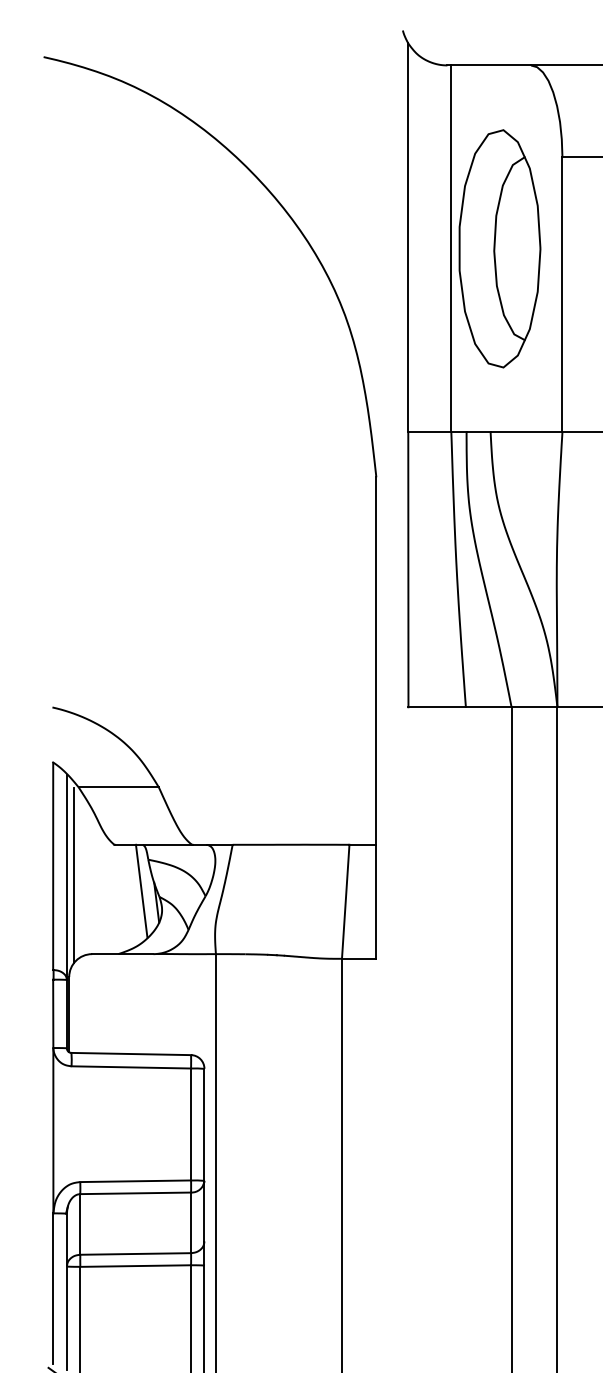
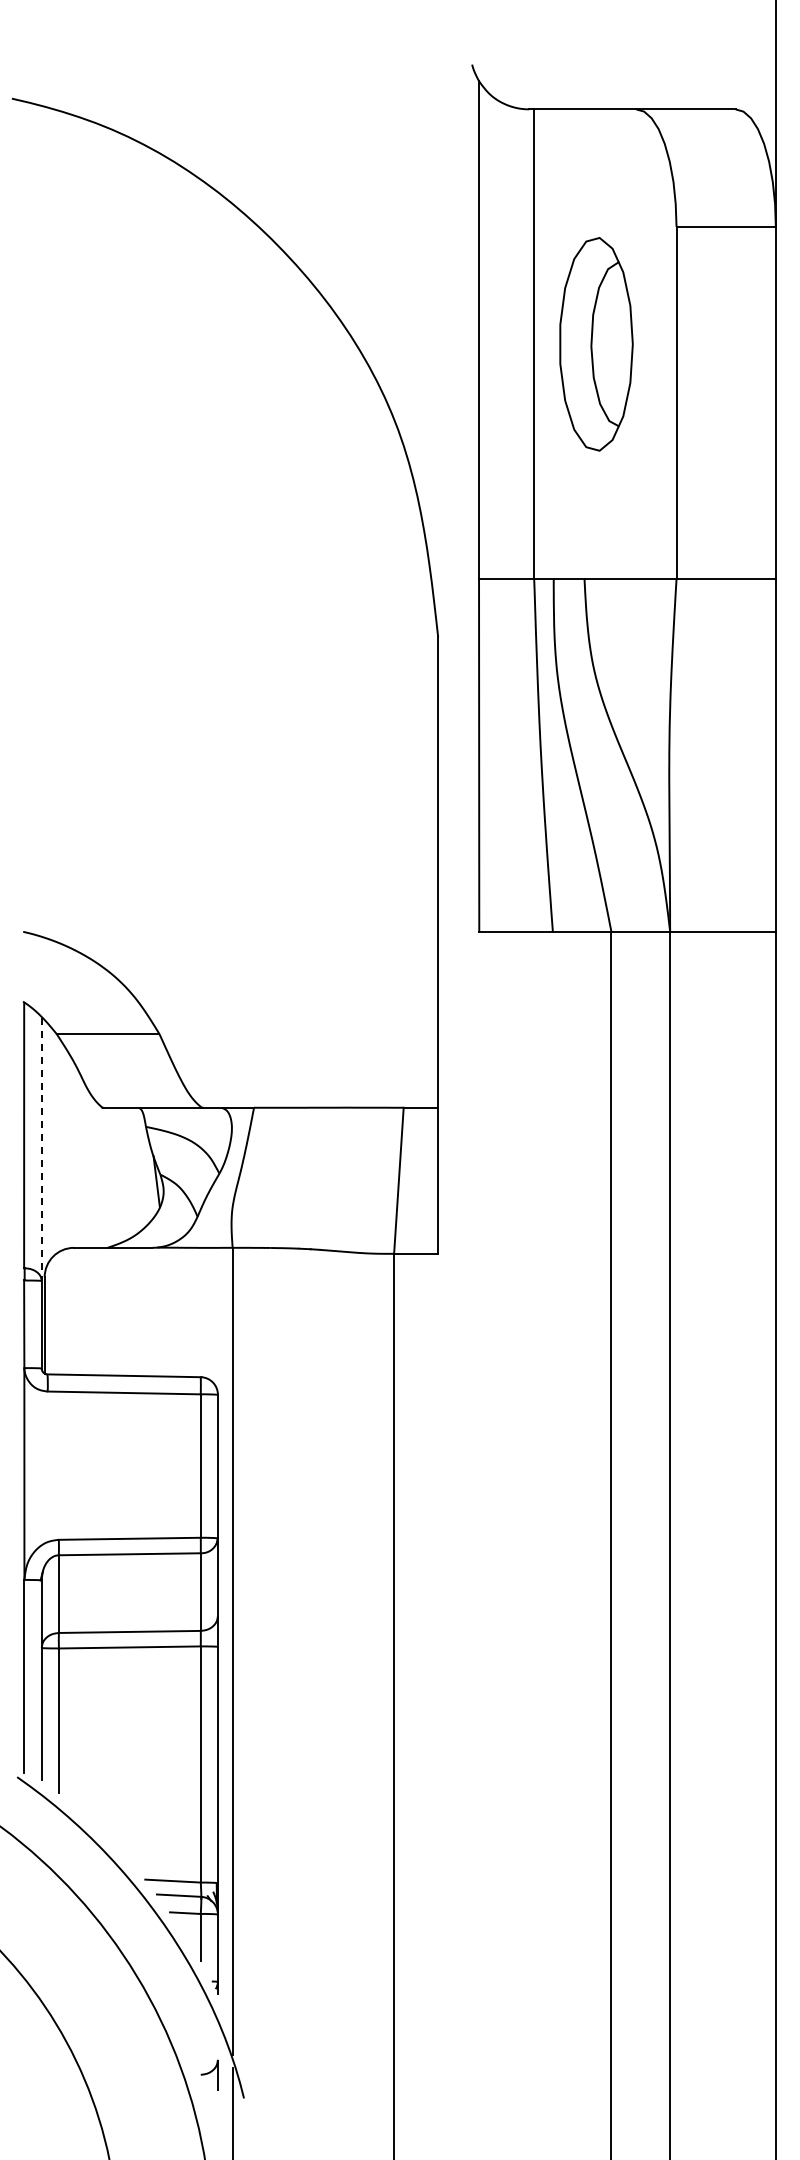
part: (499, 248) -> (596, 344), size x0.7
line: (73, 875) -> (50, 1146), removed
line: (66, 878) -> (41, 1150), solid -> dashed
line: (141, 890) -> (137, 1166), removed

